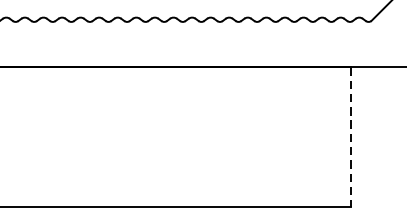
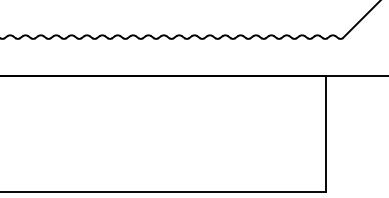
line: (350, 137) -> (325, 134), dashed -> solid

